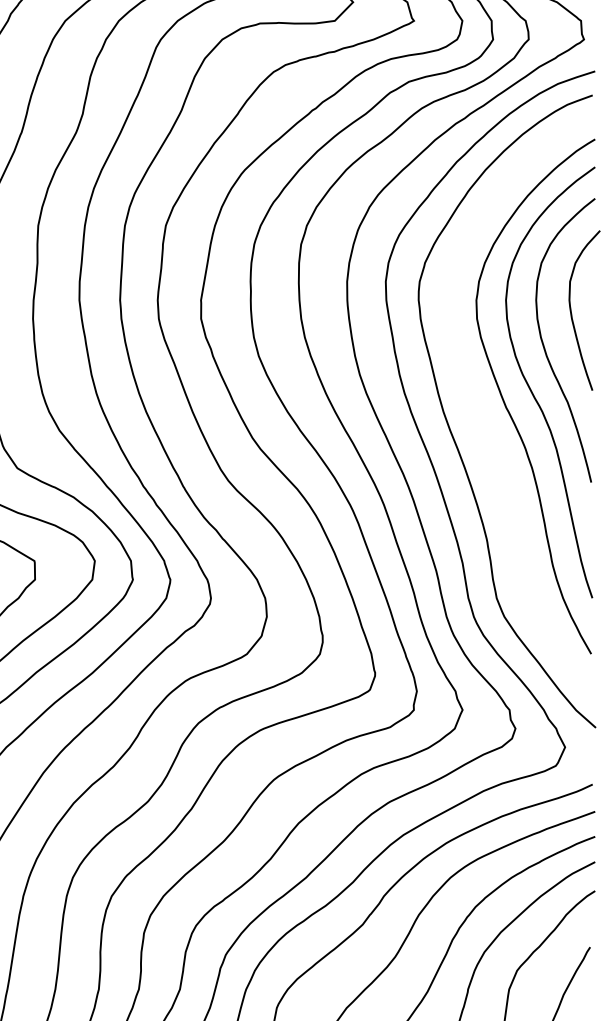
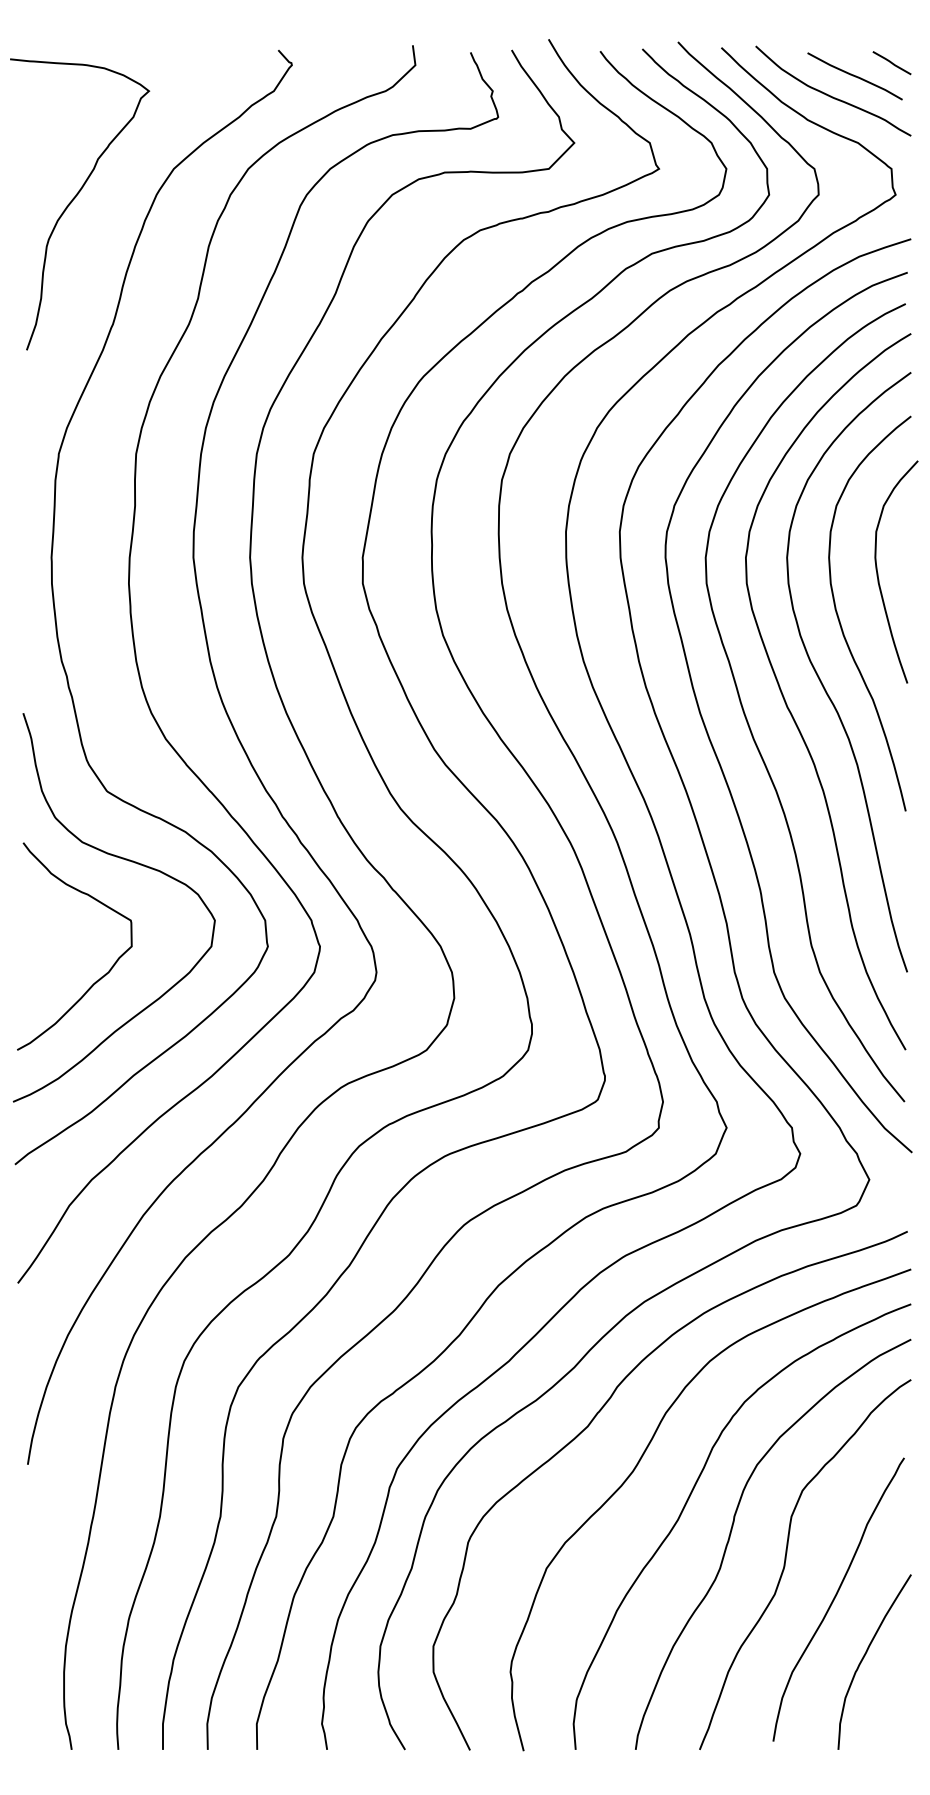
curve: (478, 417) -> (748, 721), added

